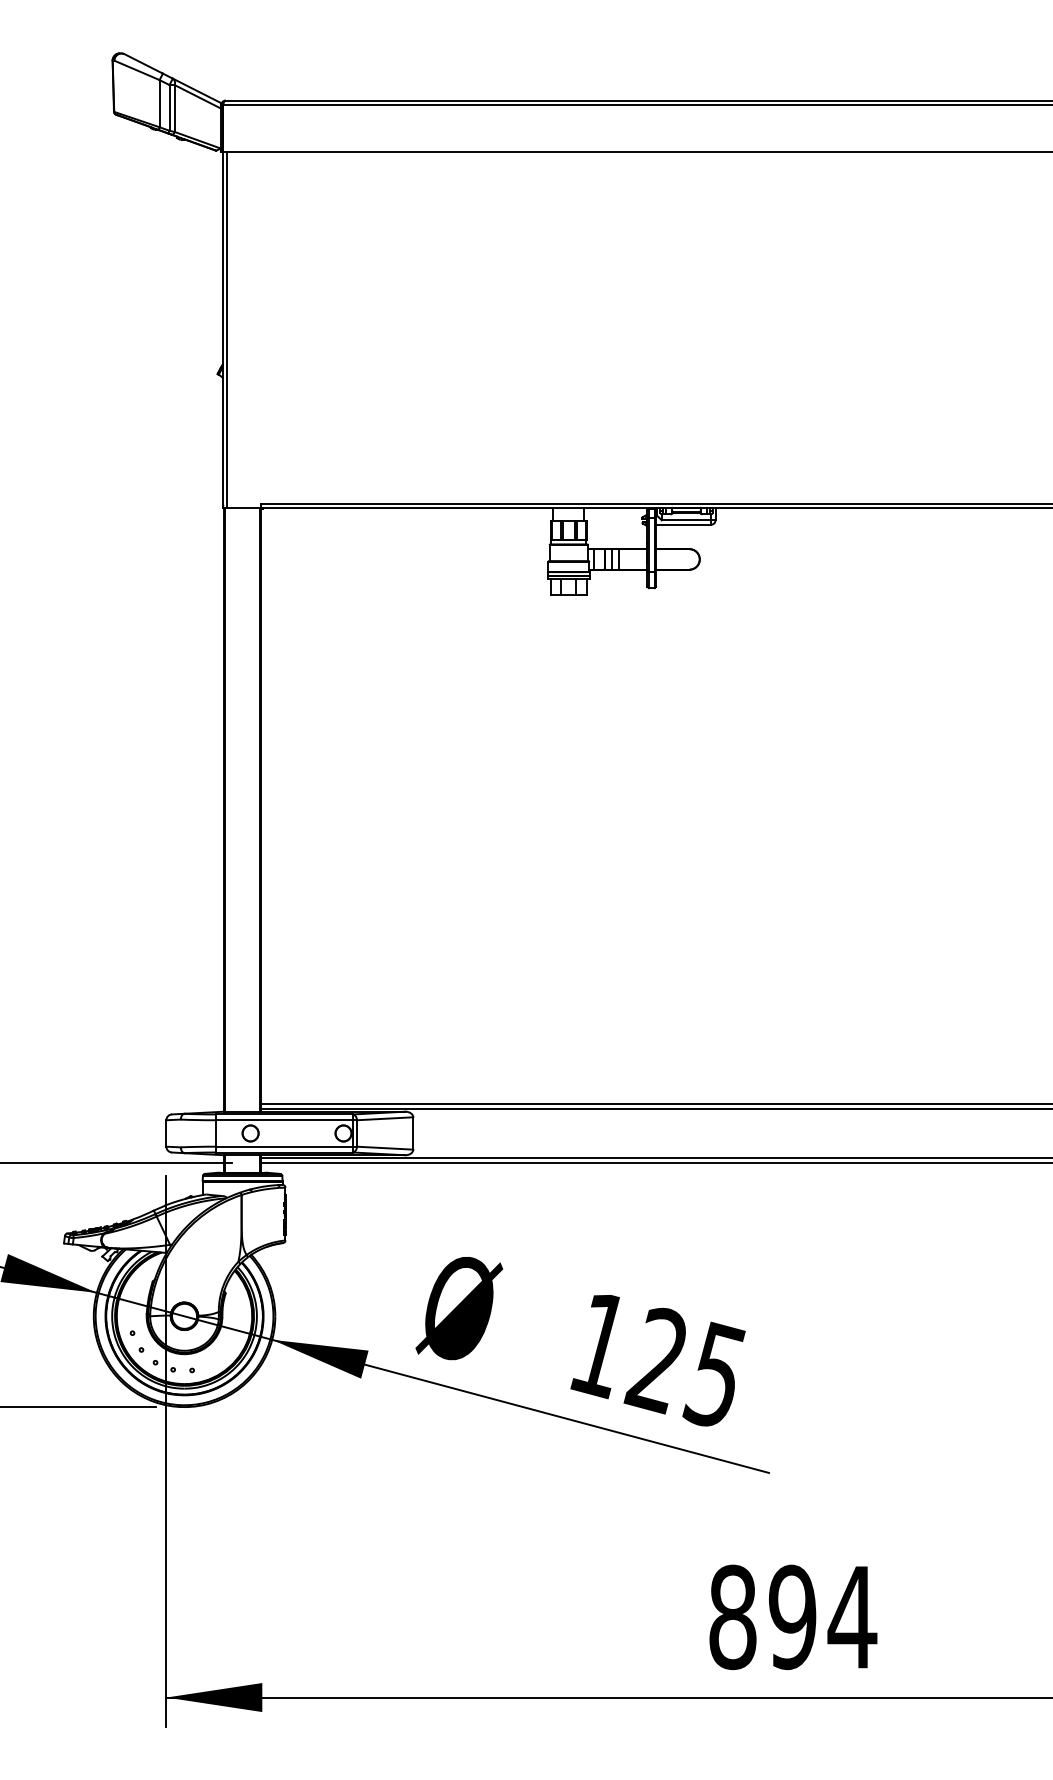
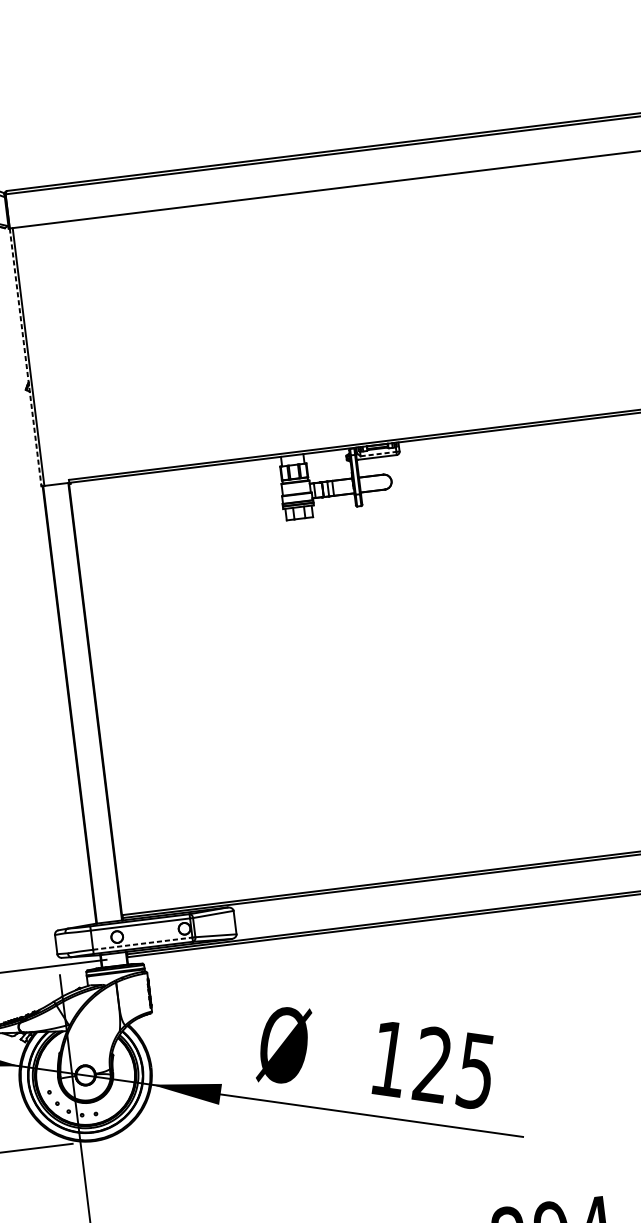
line: (222, 329) -> (25, 357), solid -> dashed
line: (686, 520) -> (378, 454), solid -> dashed
line: (284, 1146) -> (142, 943), solid -> dashed

